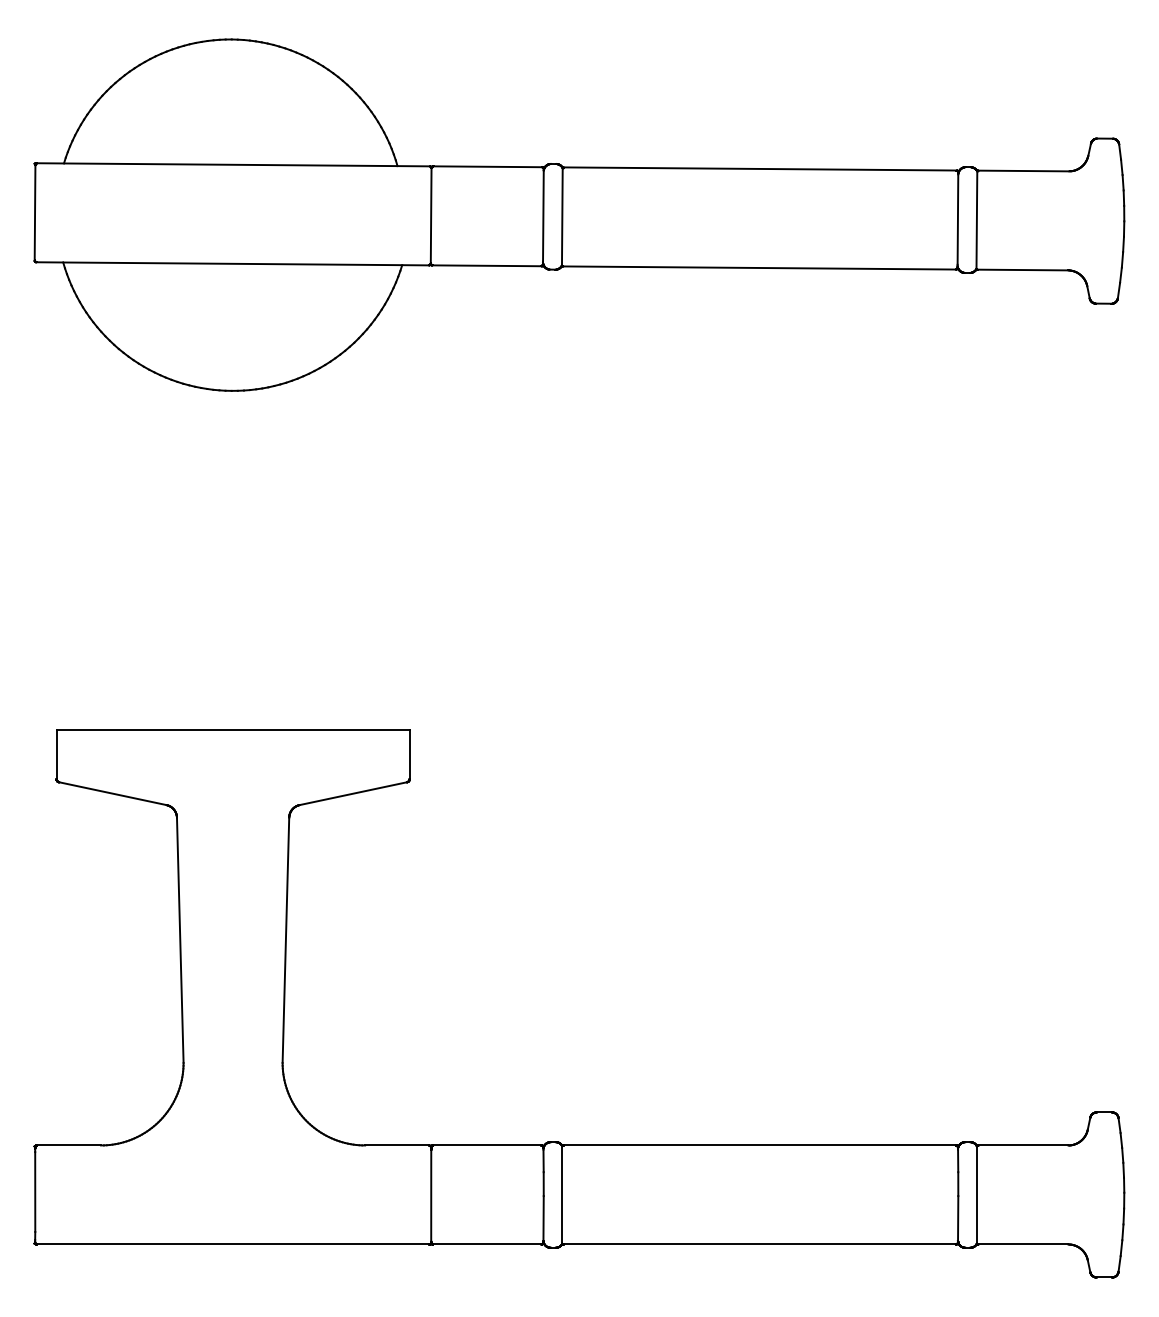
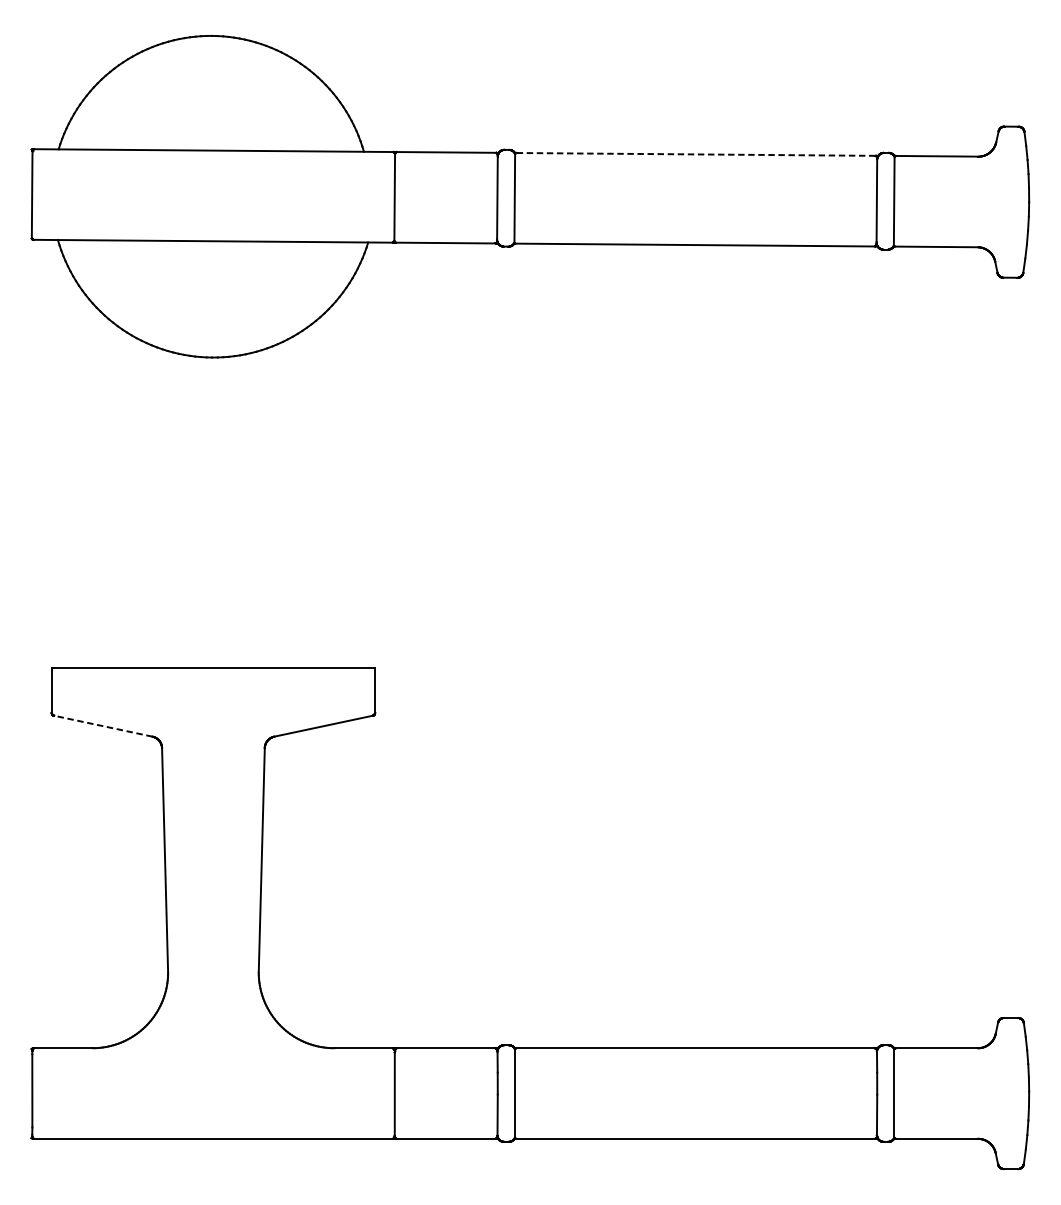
line: (759, 168) -> (695, 154), solid -> dashed
line: (112, 793) -> (103, 726), solid -> dashed

